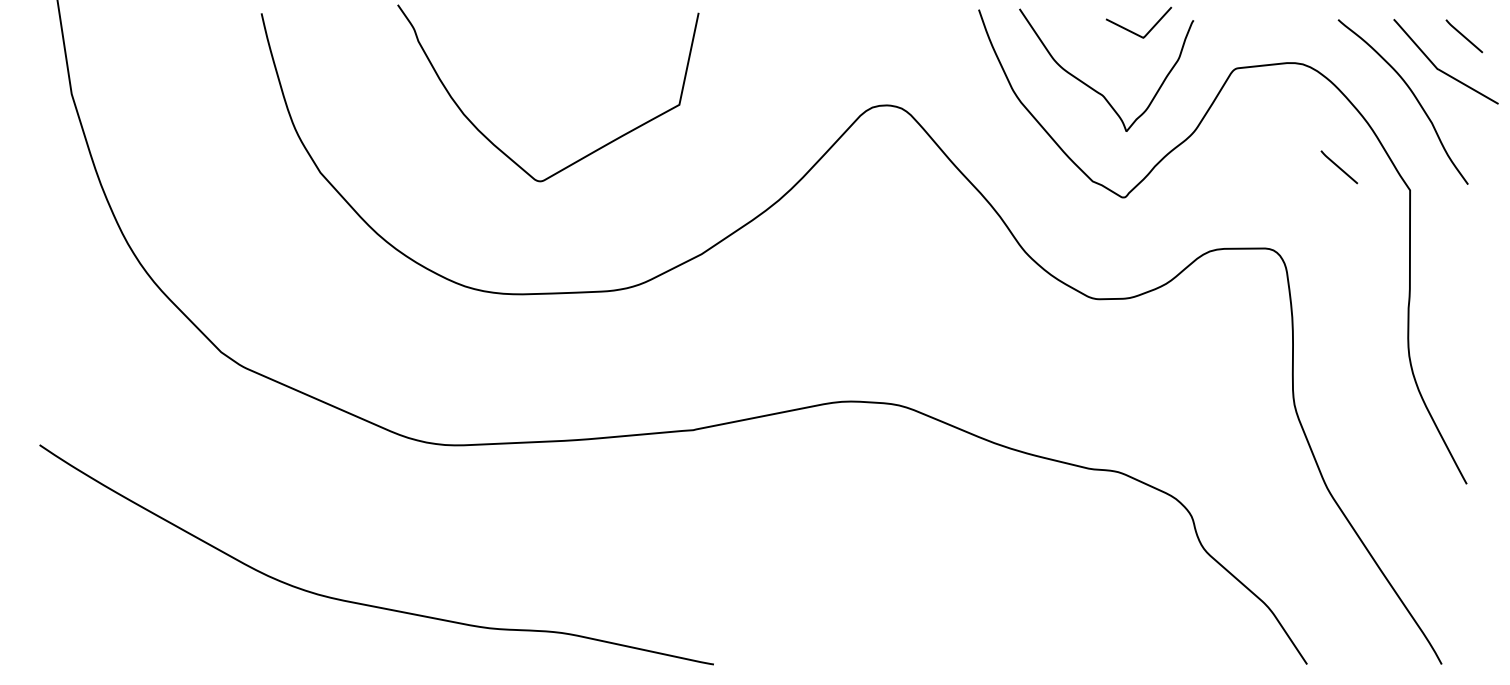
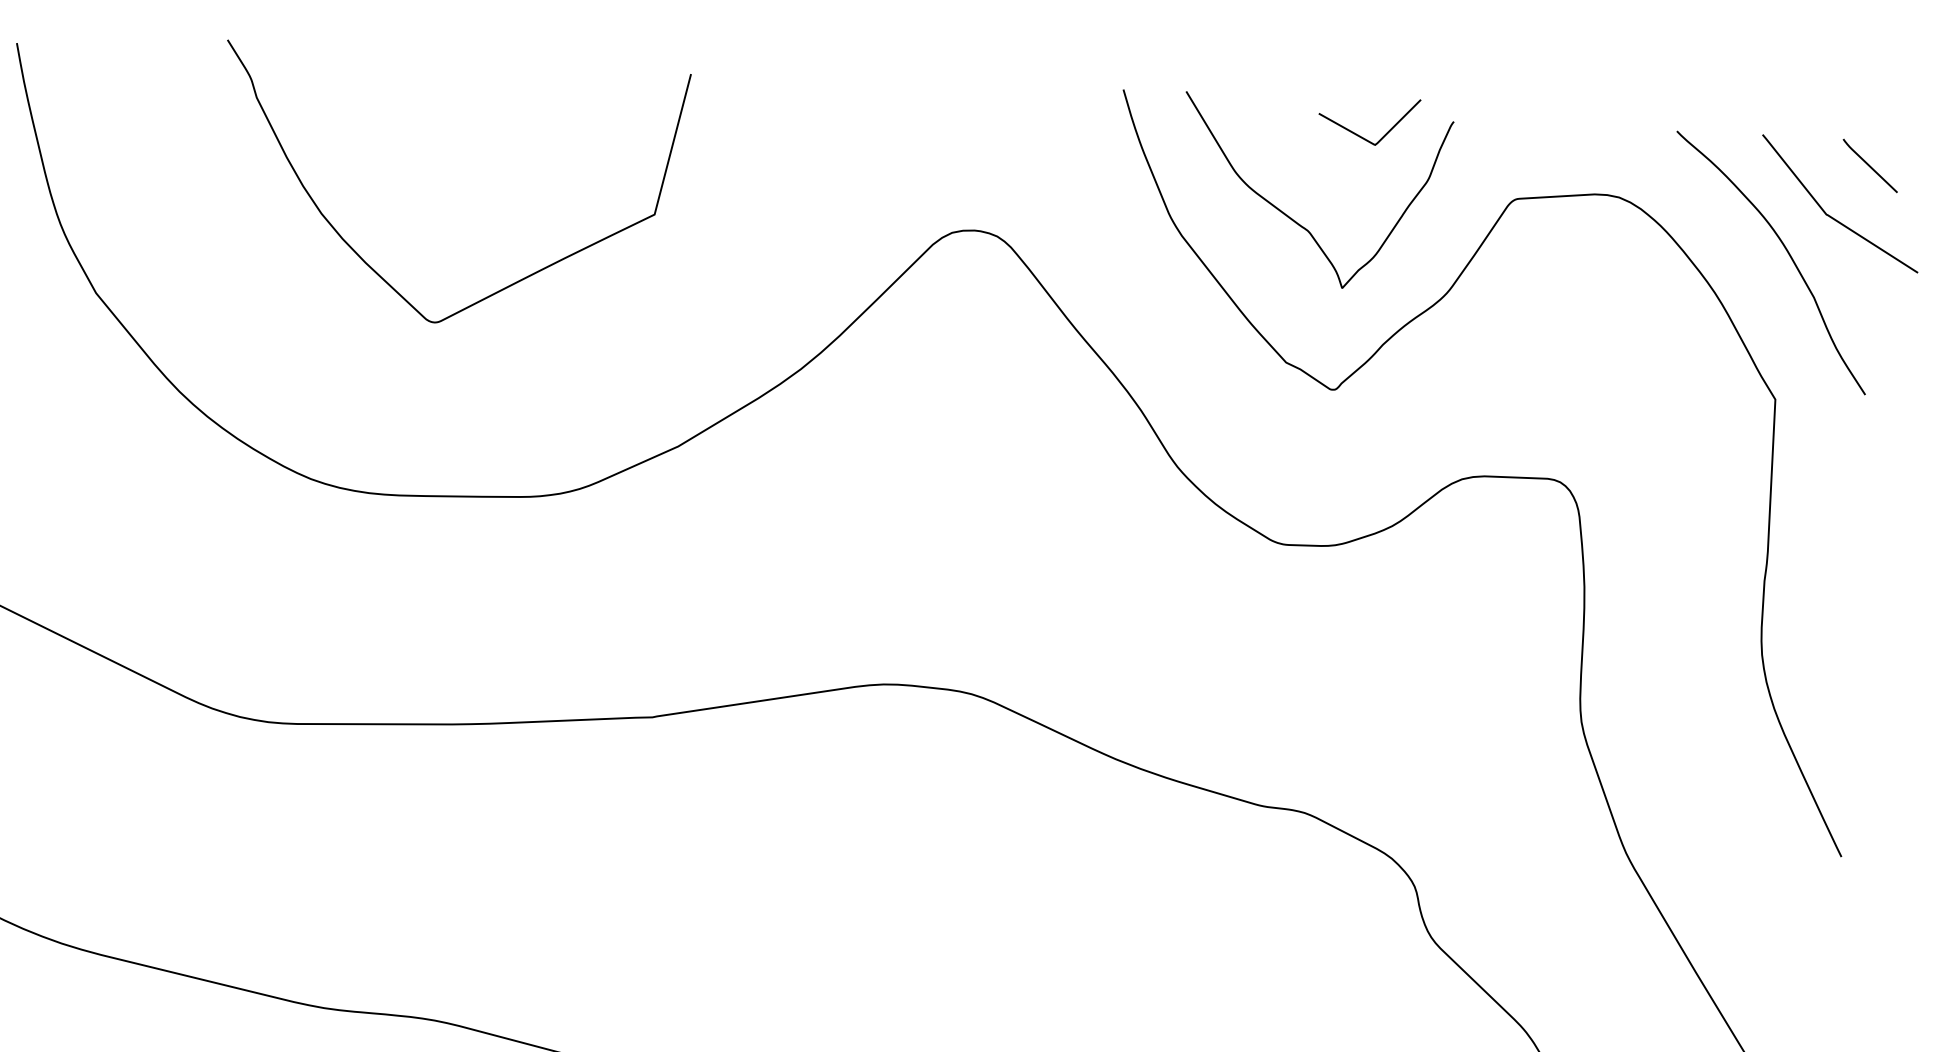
line: (1339, 167) -> (1668, 359), removed

